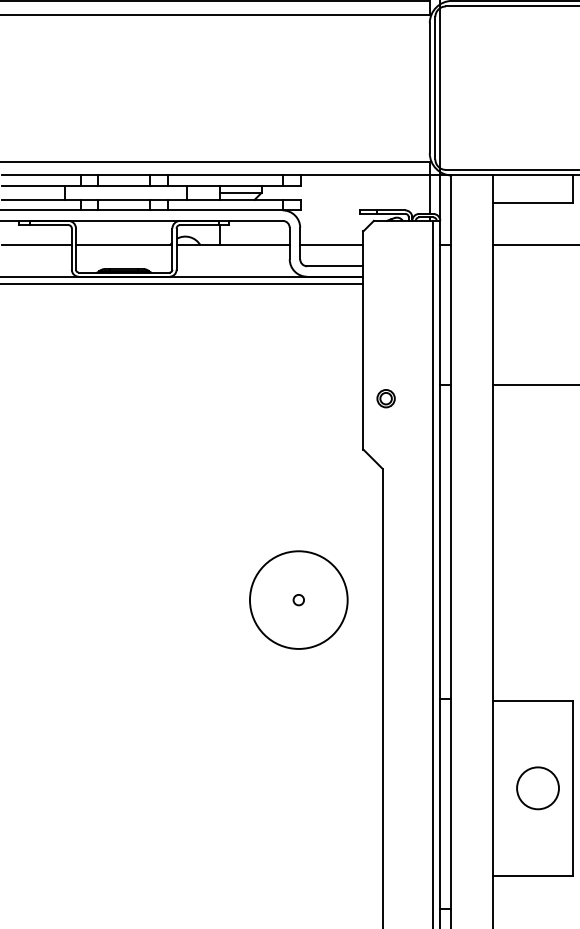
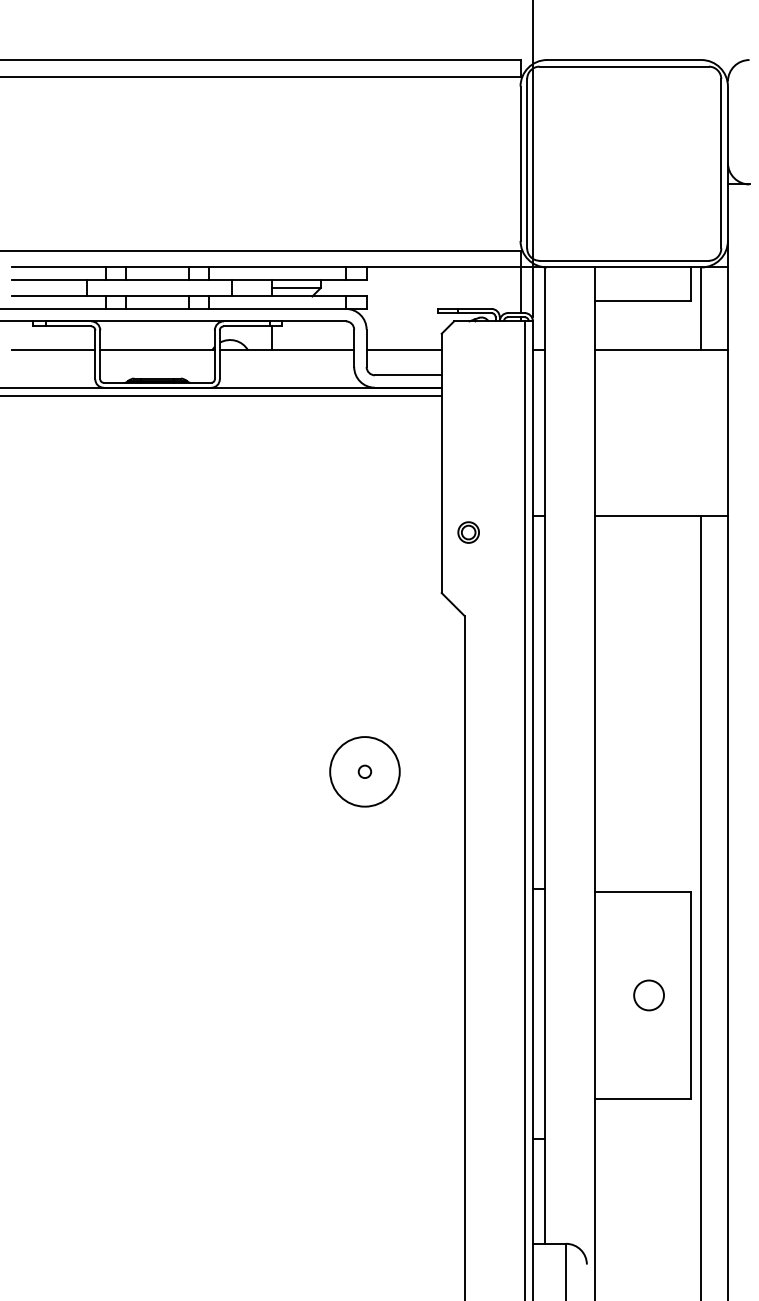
circle: (298, 599) -> (364, 771), size x0.6
circle: (537, 788) -> (648, 995), size x0.6

